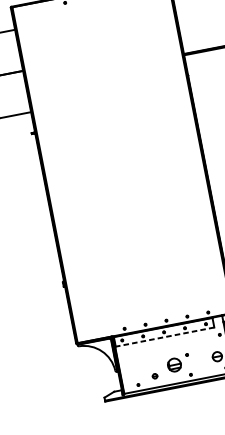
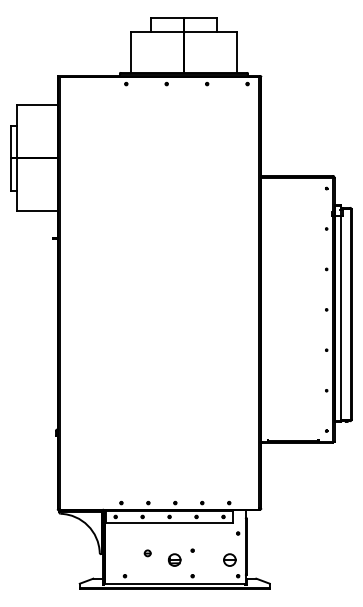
line: (165, 337) -> (169, 523), dashed -> solid
part: (174, 364) -> (174, 559), size x0.71
part: (154, 376) -> (147, 553), moved

